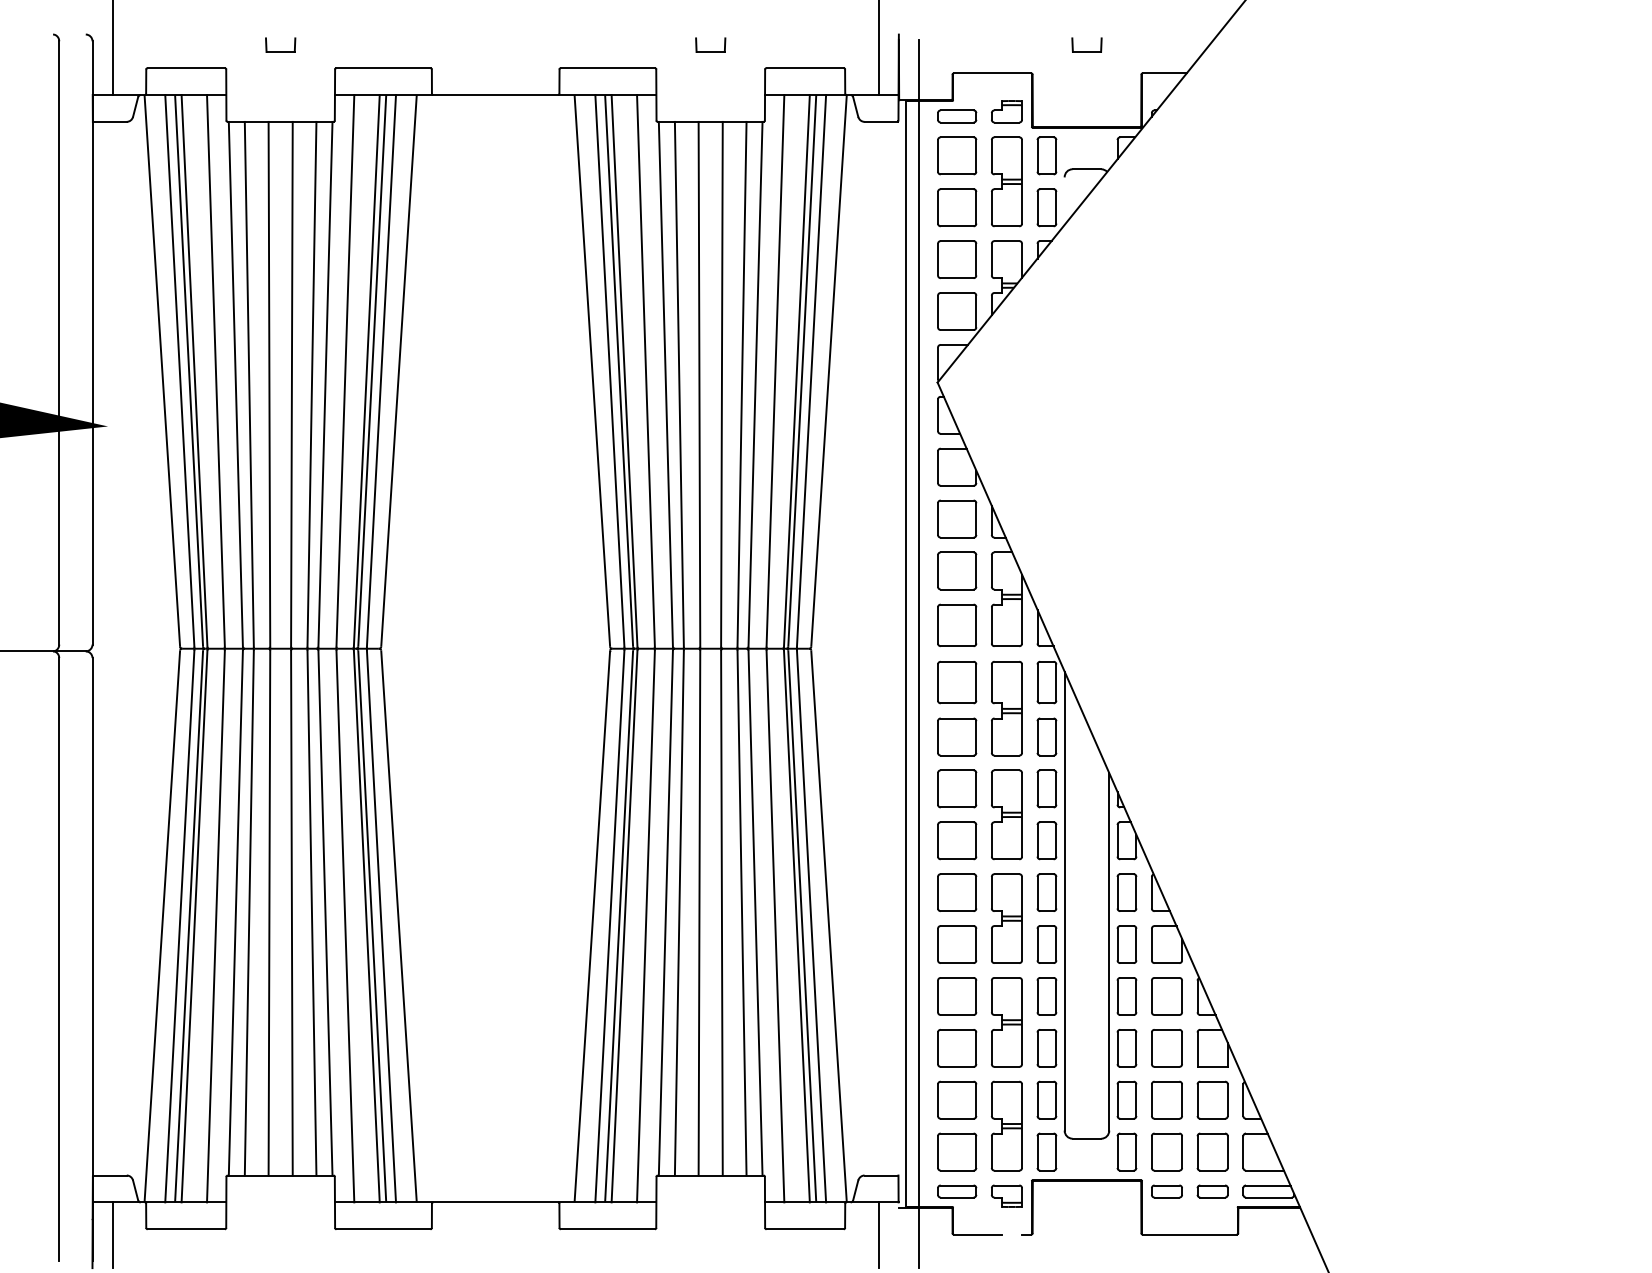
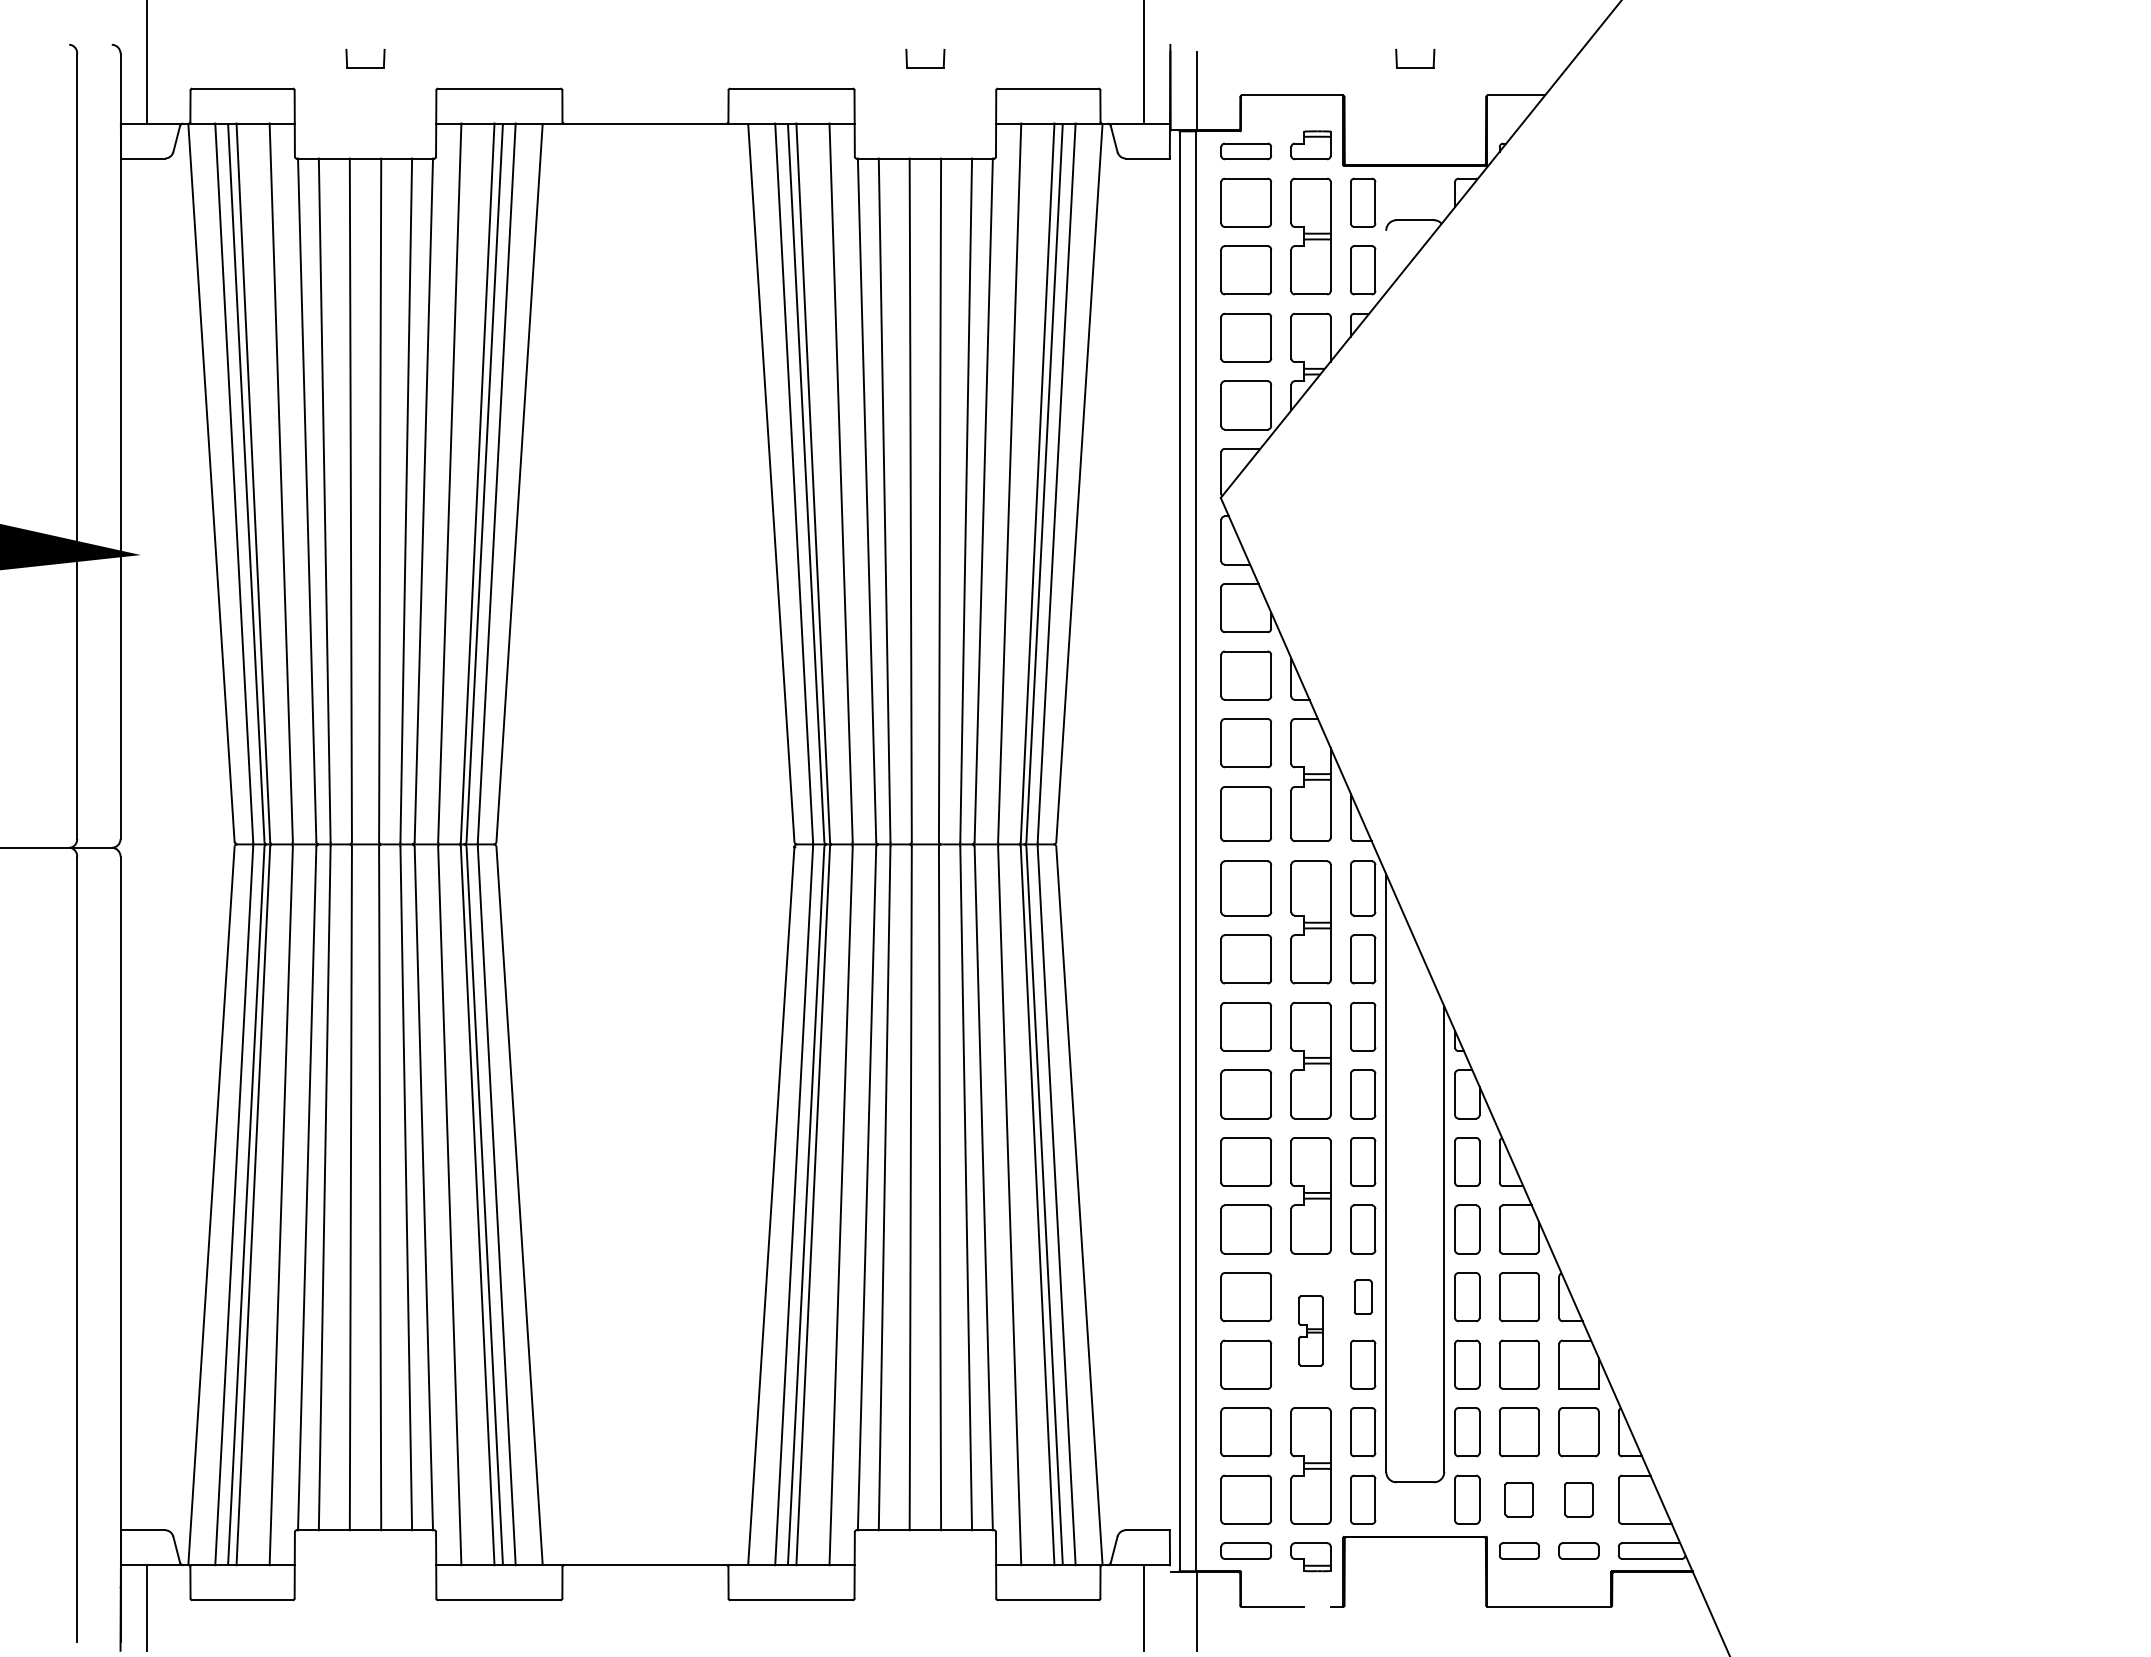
part: (1047, 996) -> (1363, 1297), size x0.7
part: (1006, 1022) -> (1310, 1330), size x0.6
part: (1166, 1151) -> (1518, 1499), size x0.7
part: (1212, 1151) -> (1578, 1499), size x0.7

